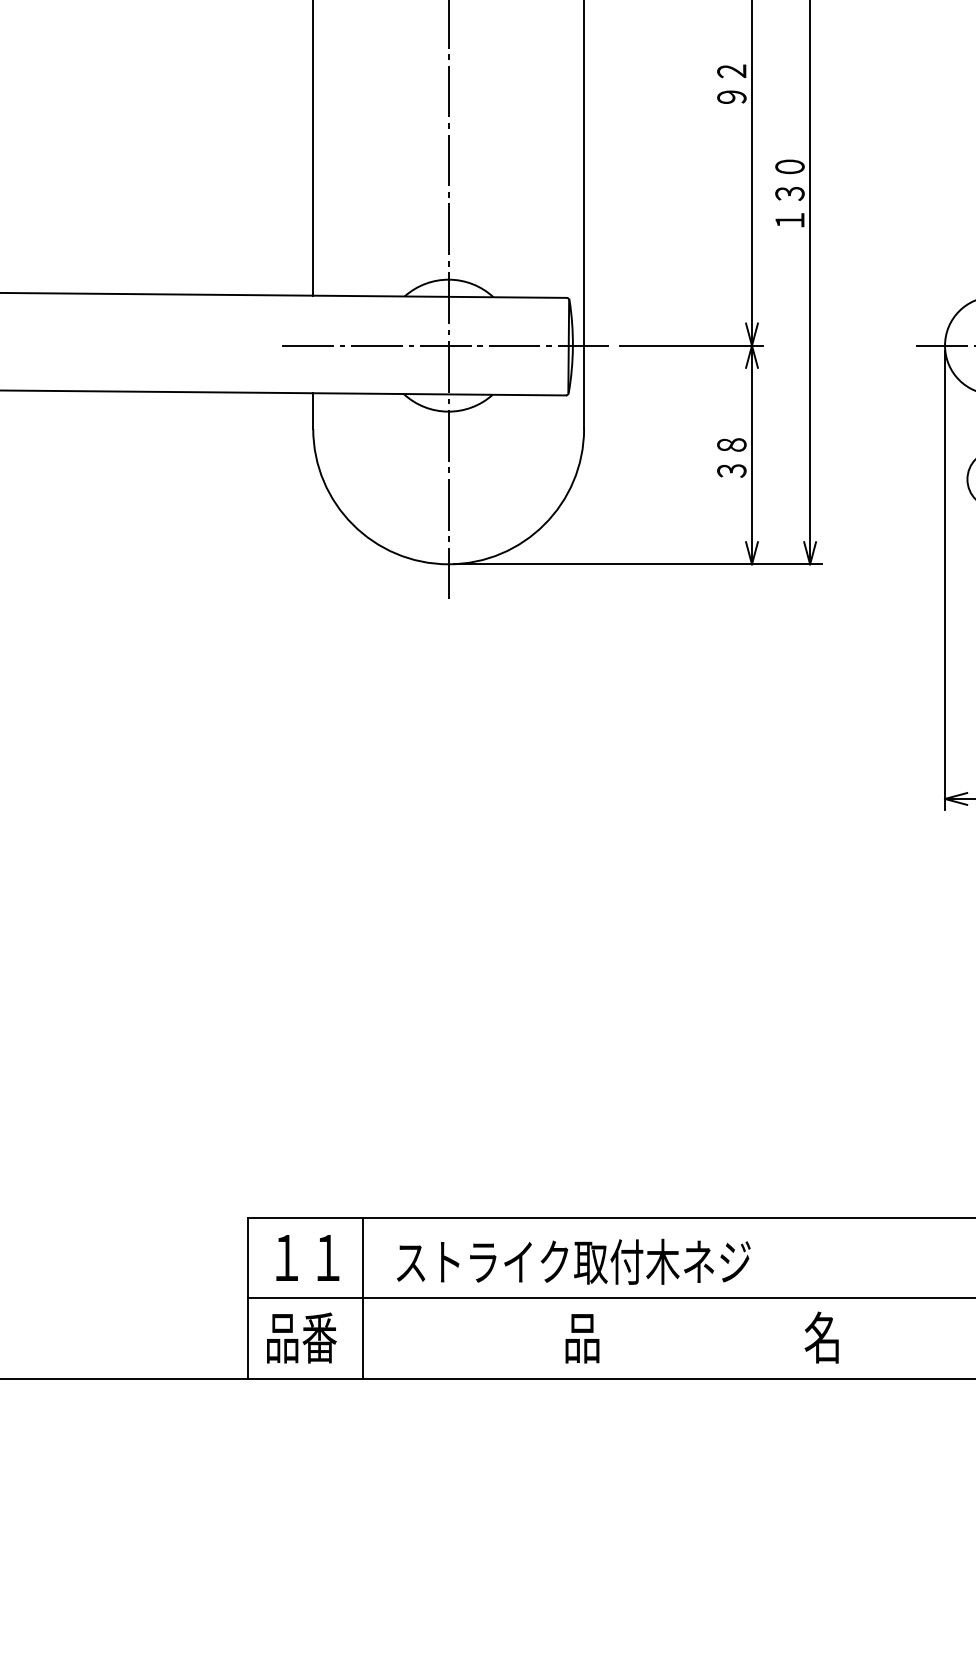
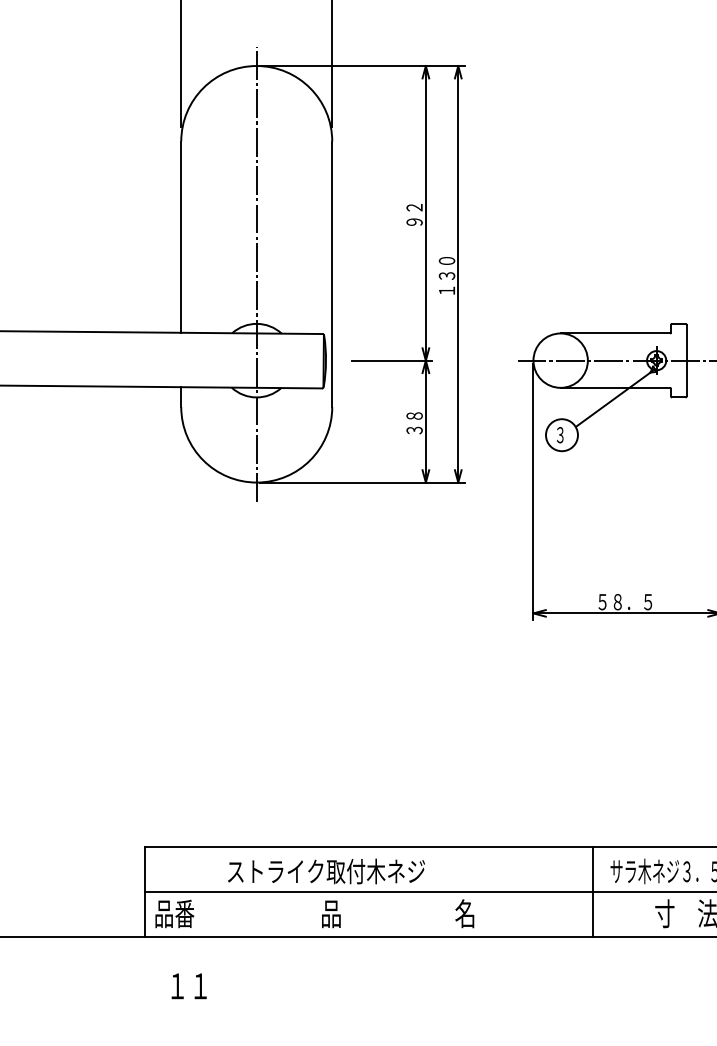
line: (448, 345) -> (256, 360), removed
text: (306, 1258) -> (188, 986), moved
line: (362, 1297) -> (208, 891), removed

